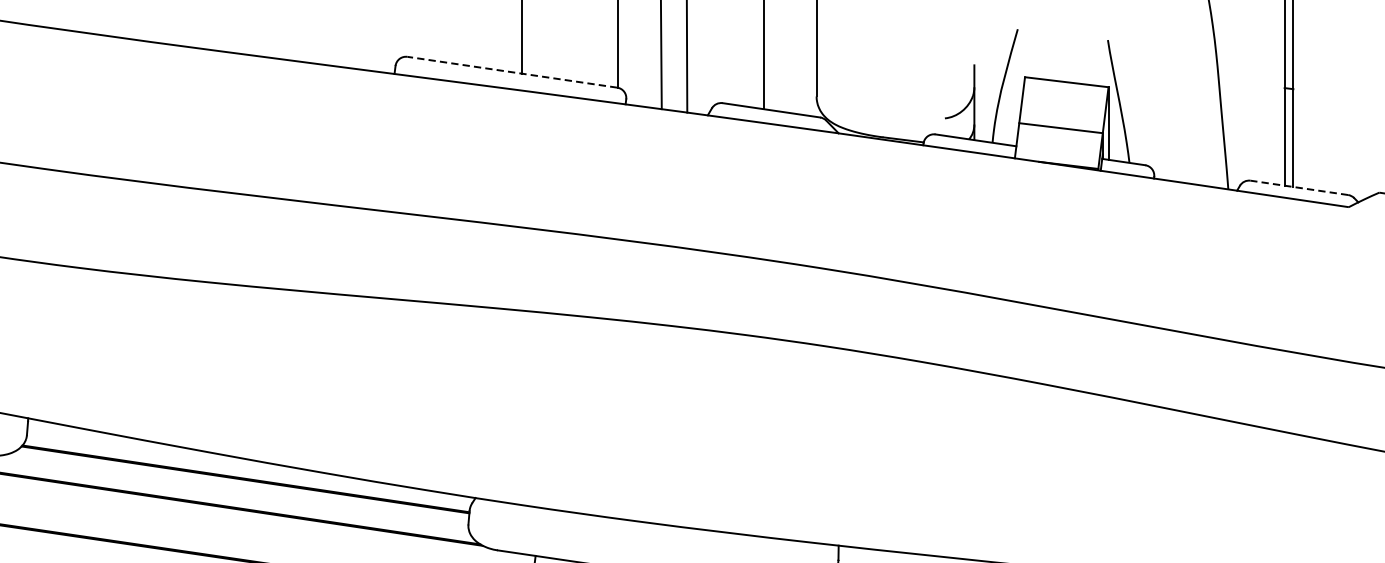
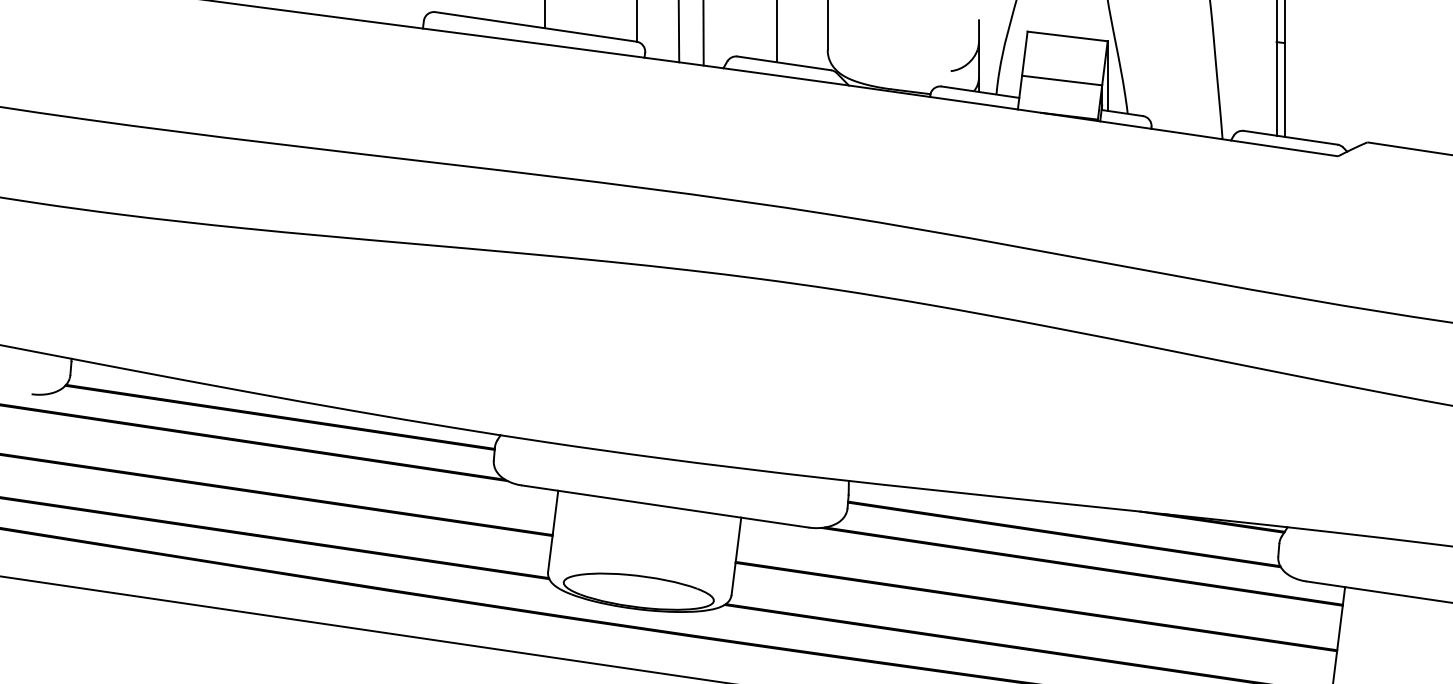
line: (511, 71) -> (535, 26), dashed -> solid
line: (1299, 187) -> (1290, 137), dashed -> solid

